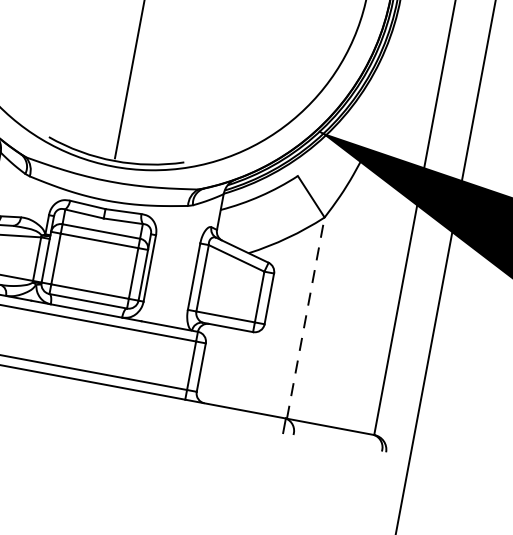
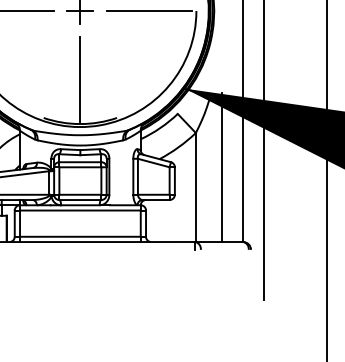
line: (361, 290) -> (222, 167), added
line: (305, 317) -> (195, 187), dashed -> solid

